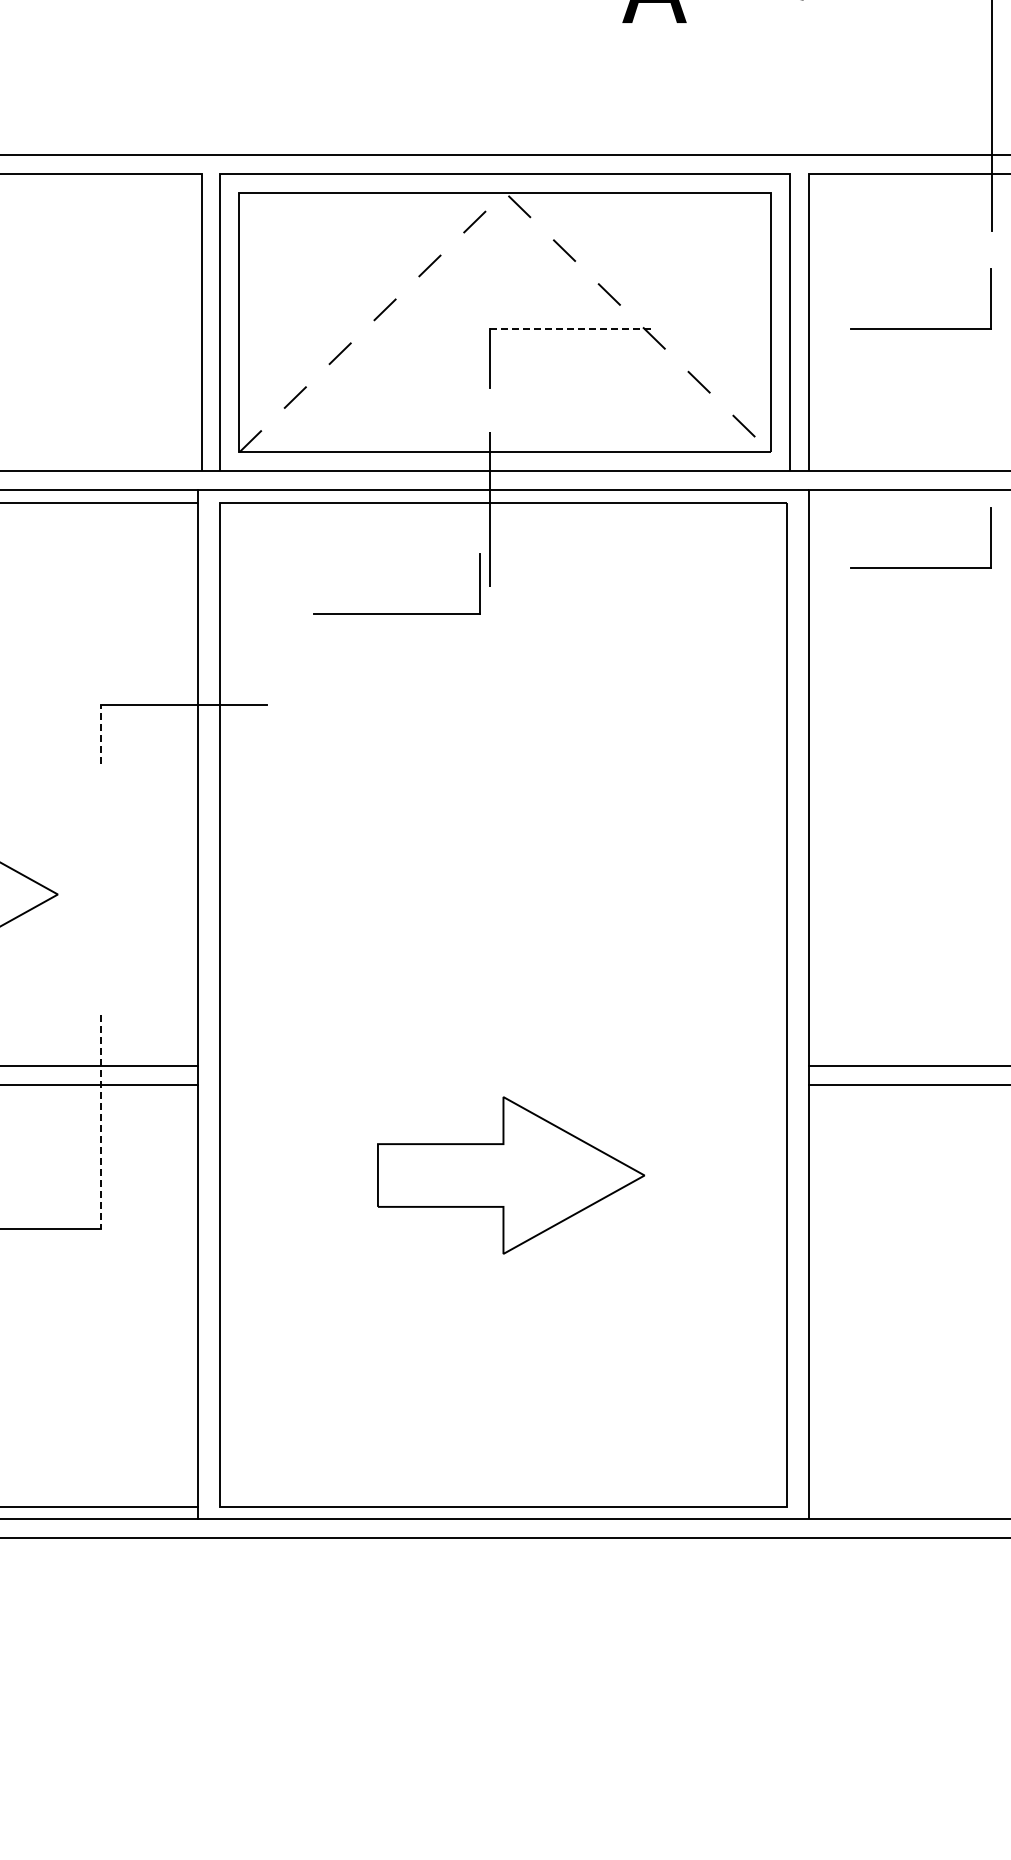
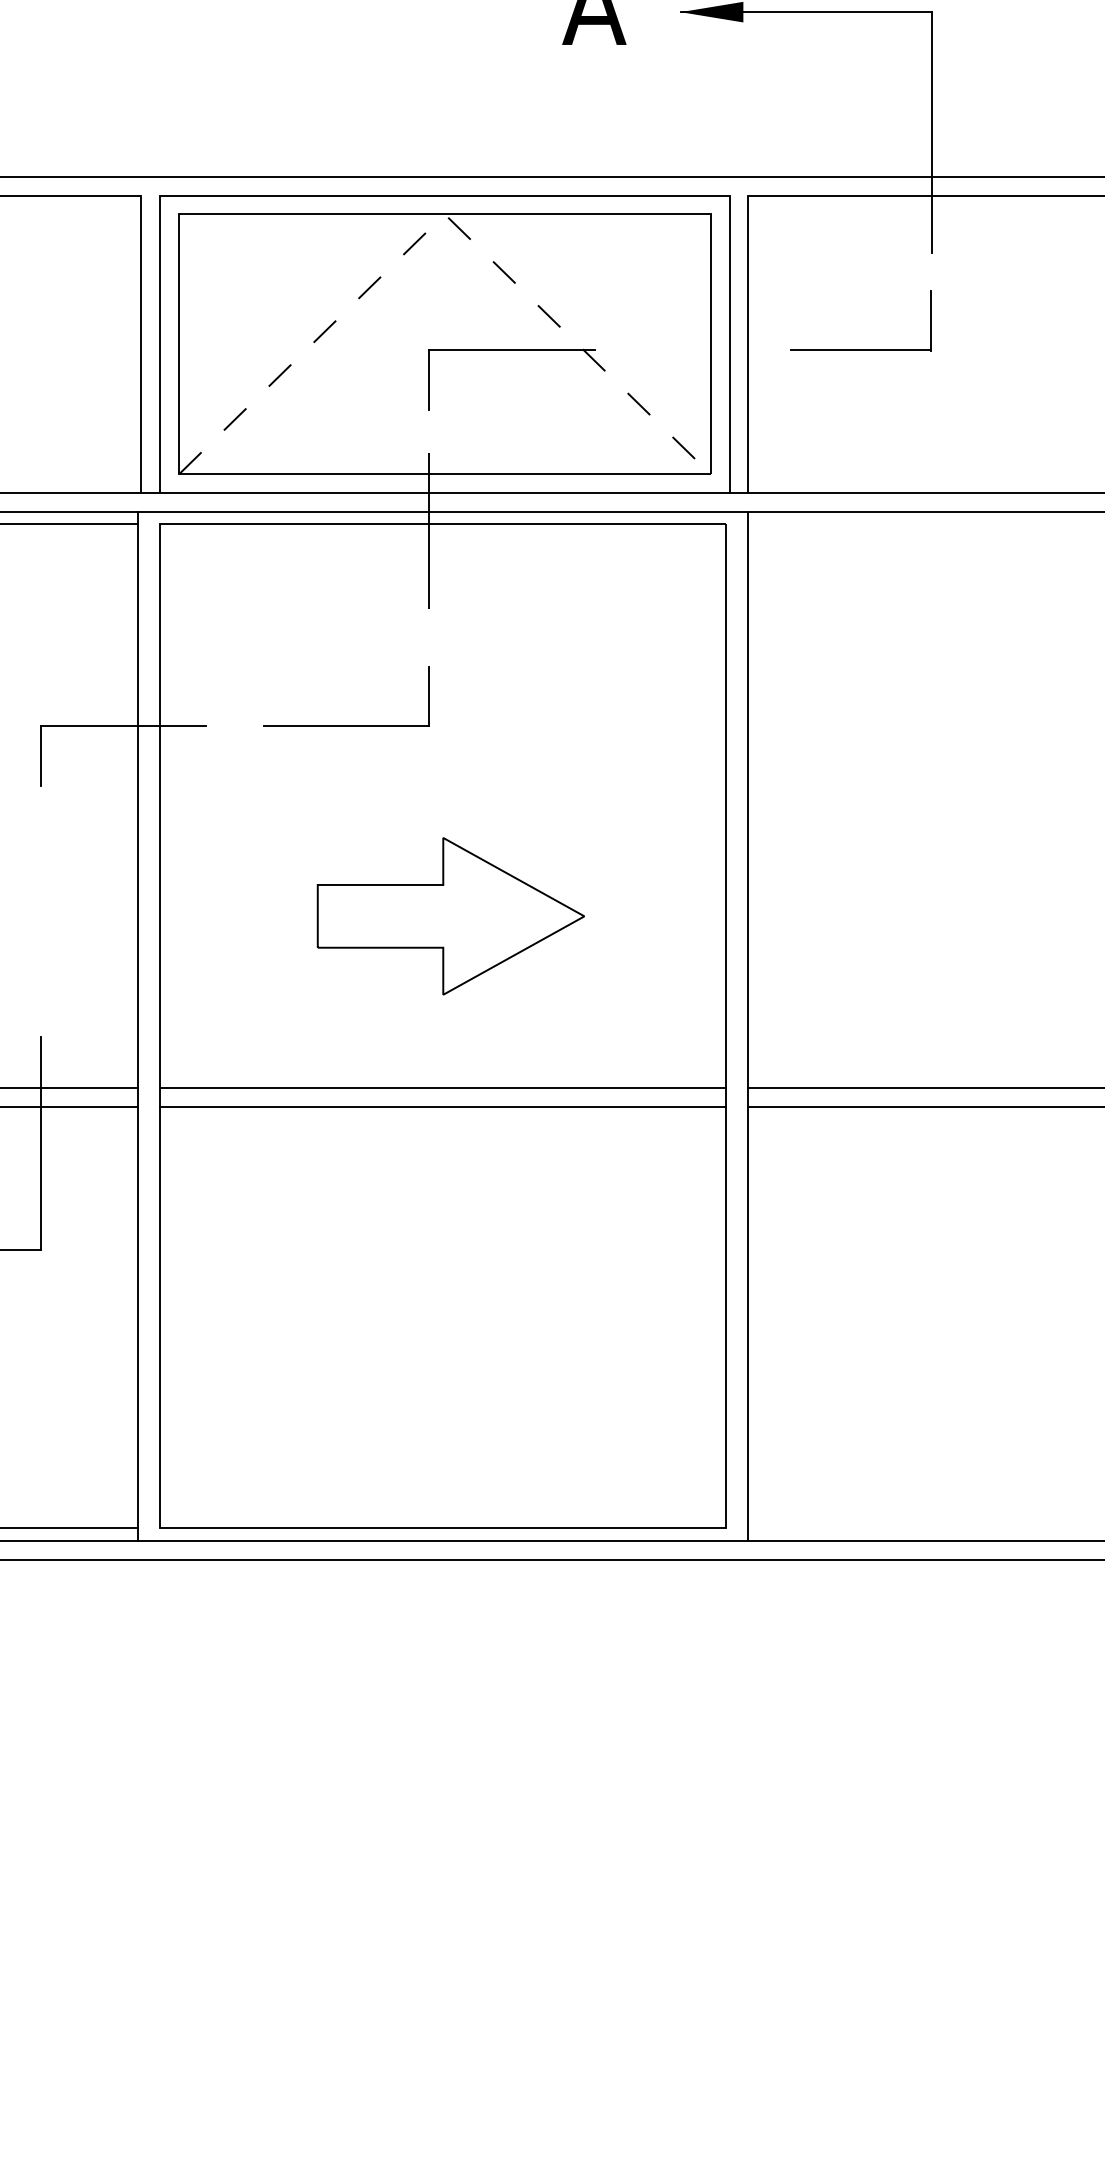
line: (572, 328) -> (512, 350), dashed -> solid
part: (920, 566) -> (860, 588), removed
part: (396, 612) -> (346, 725), moved
line: (100, 734) -> (40, 756), dashed -> solid
line: (503, 1066) -> (443, 1088), added
line: (503, 1084) -> (443, 1106), added
line: (100, 1121) -> (40, 1143), dashed -> solid
part: (510, 1175) -> (450, 916), moved

